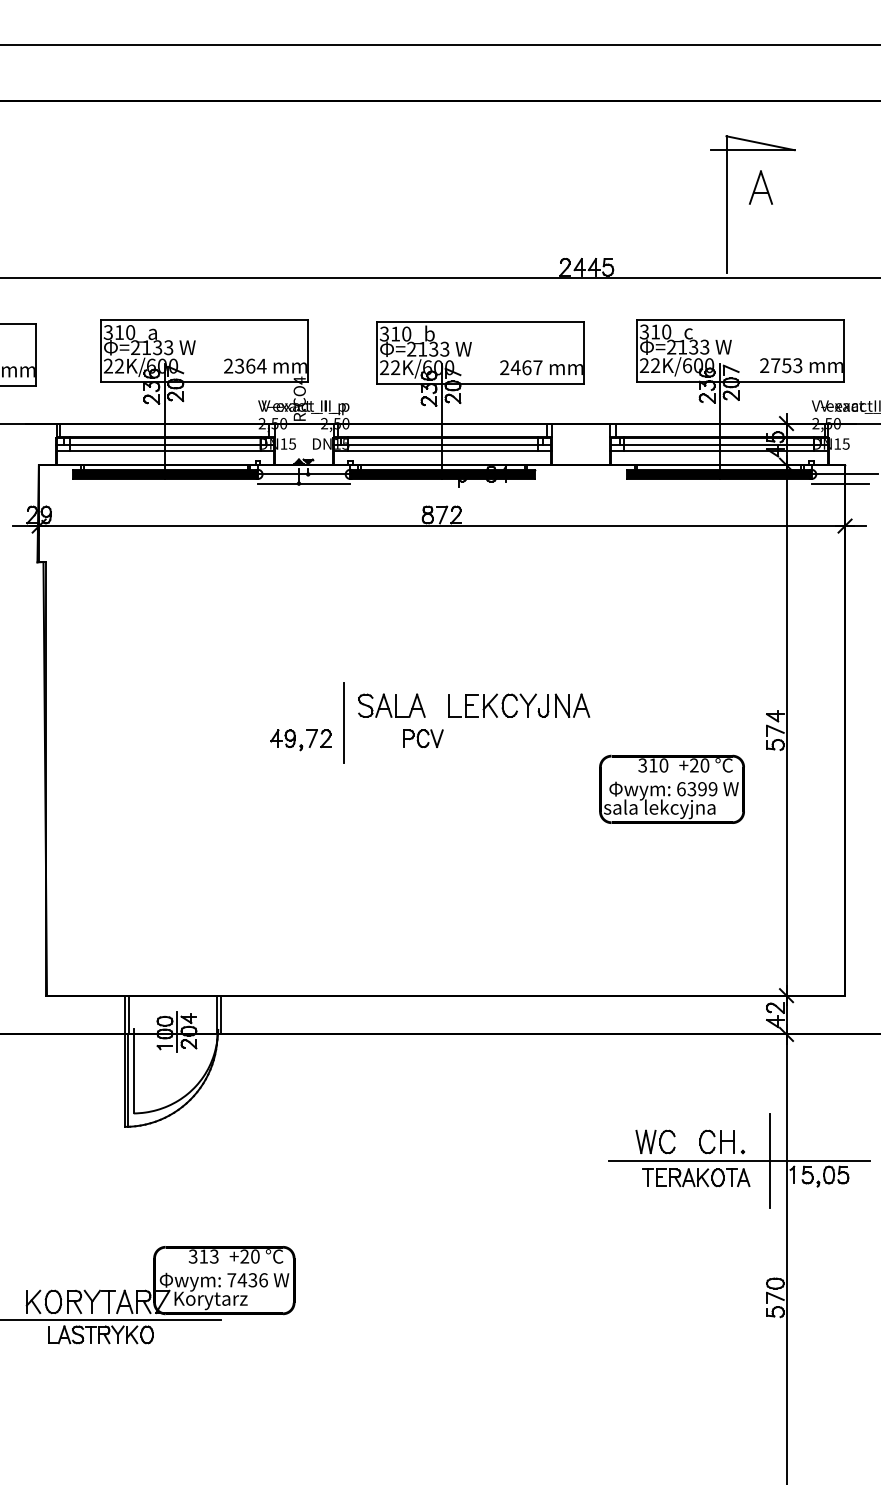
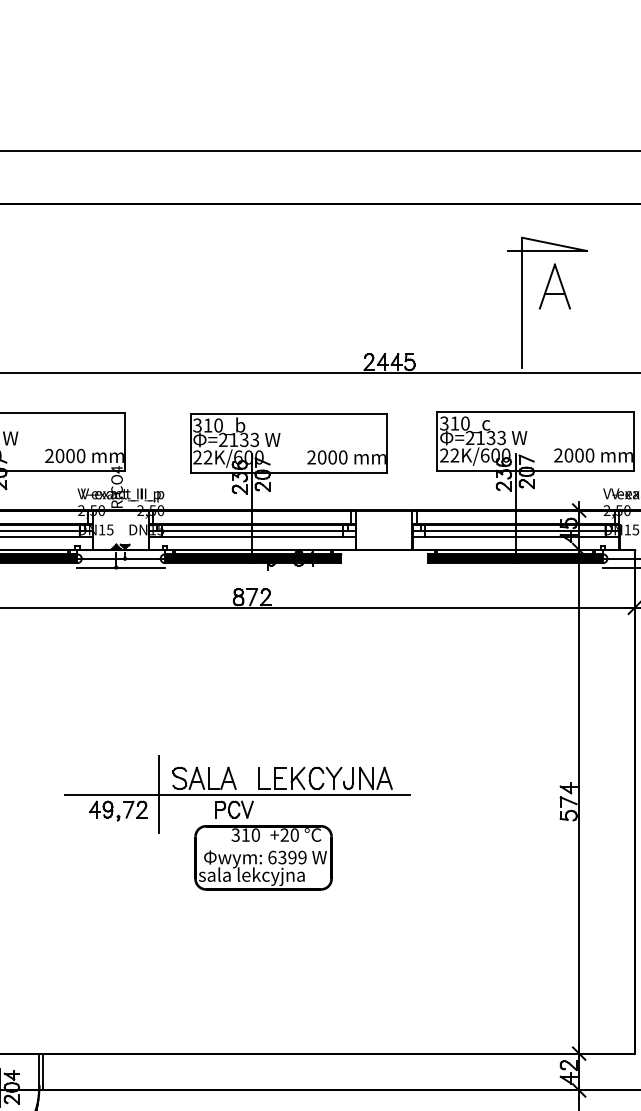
part: (760, 187) -> (554, 286), size x1.43
text: (250, 365) -> (70, 455), 2364 -> 2000
text: (786, 365) -> (579, 455), 2753 -> 2000
text: (526, 367) -> (332, 457), 2467 -> 2000
line: (426, 722) -> (237, 794), added
text: (671, 788) -> (263, 856), moved

